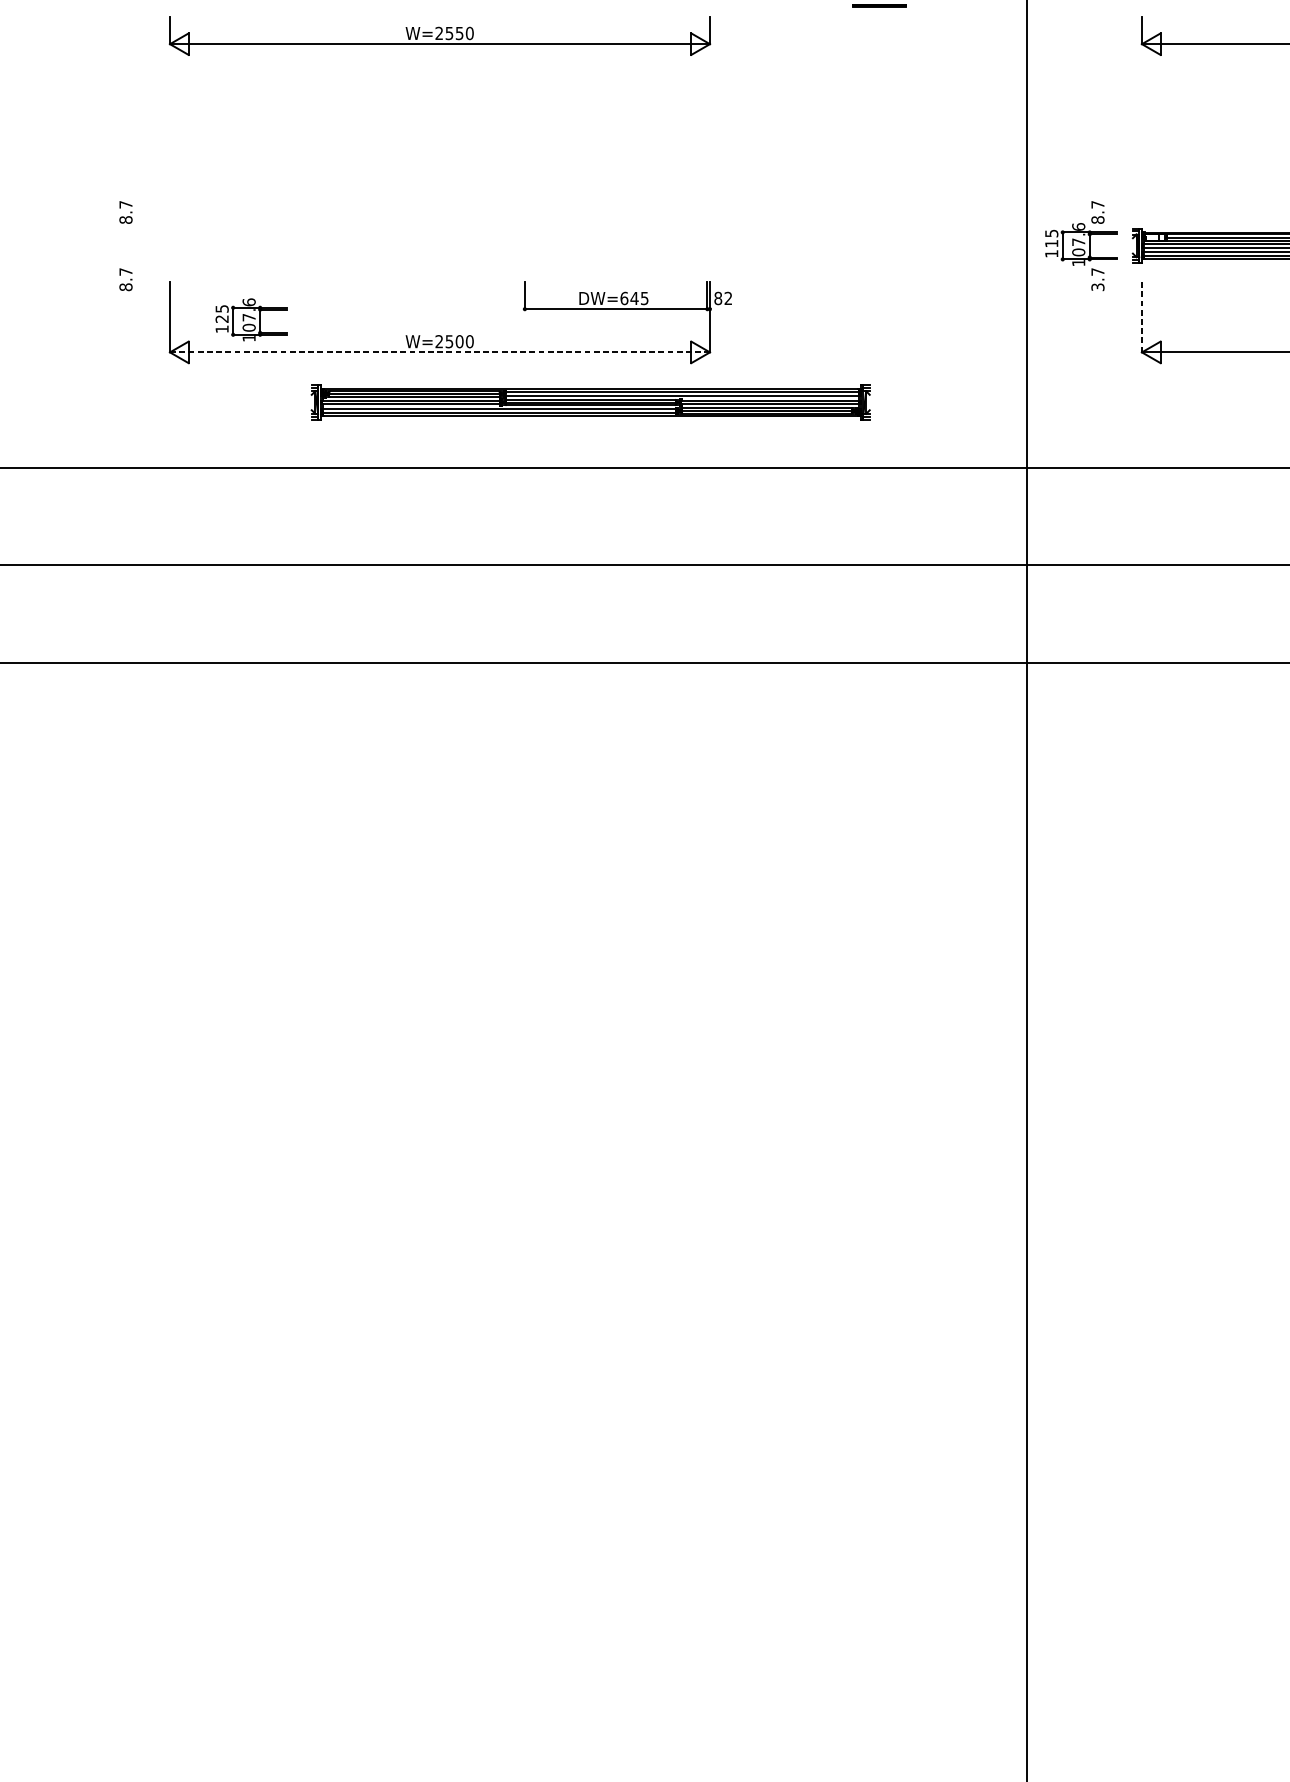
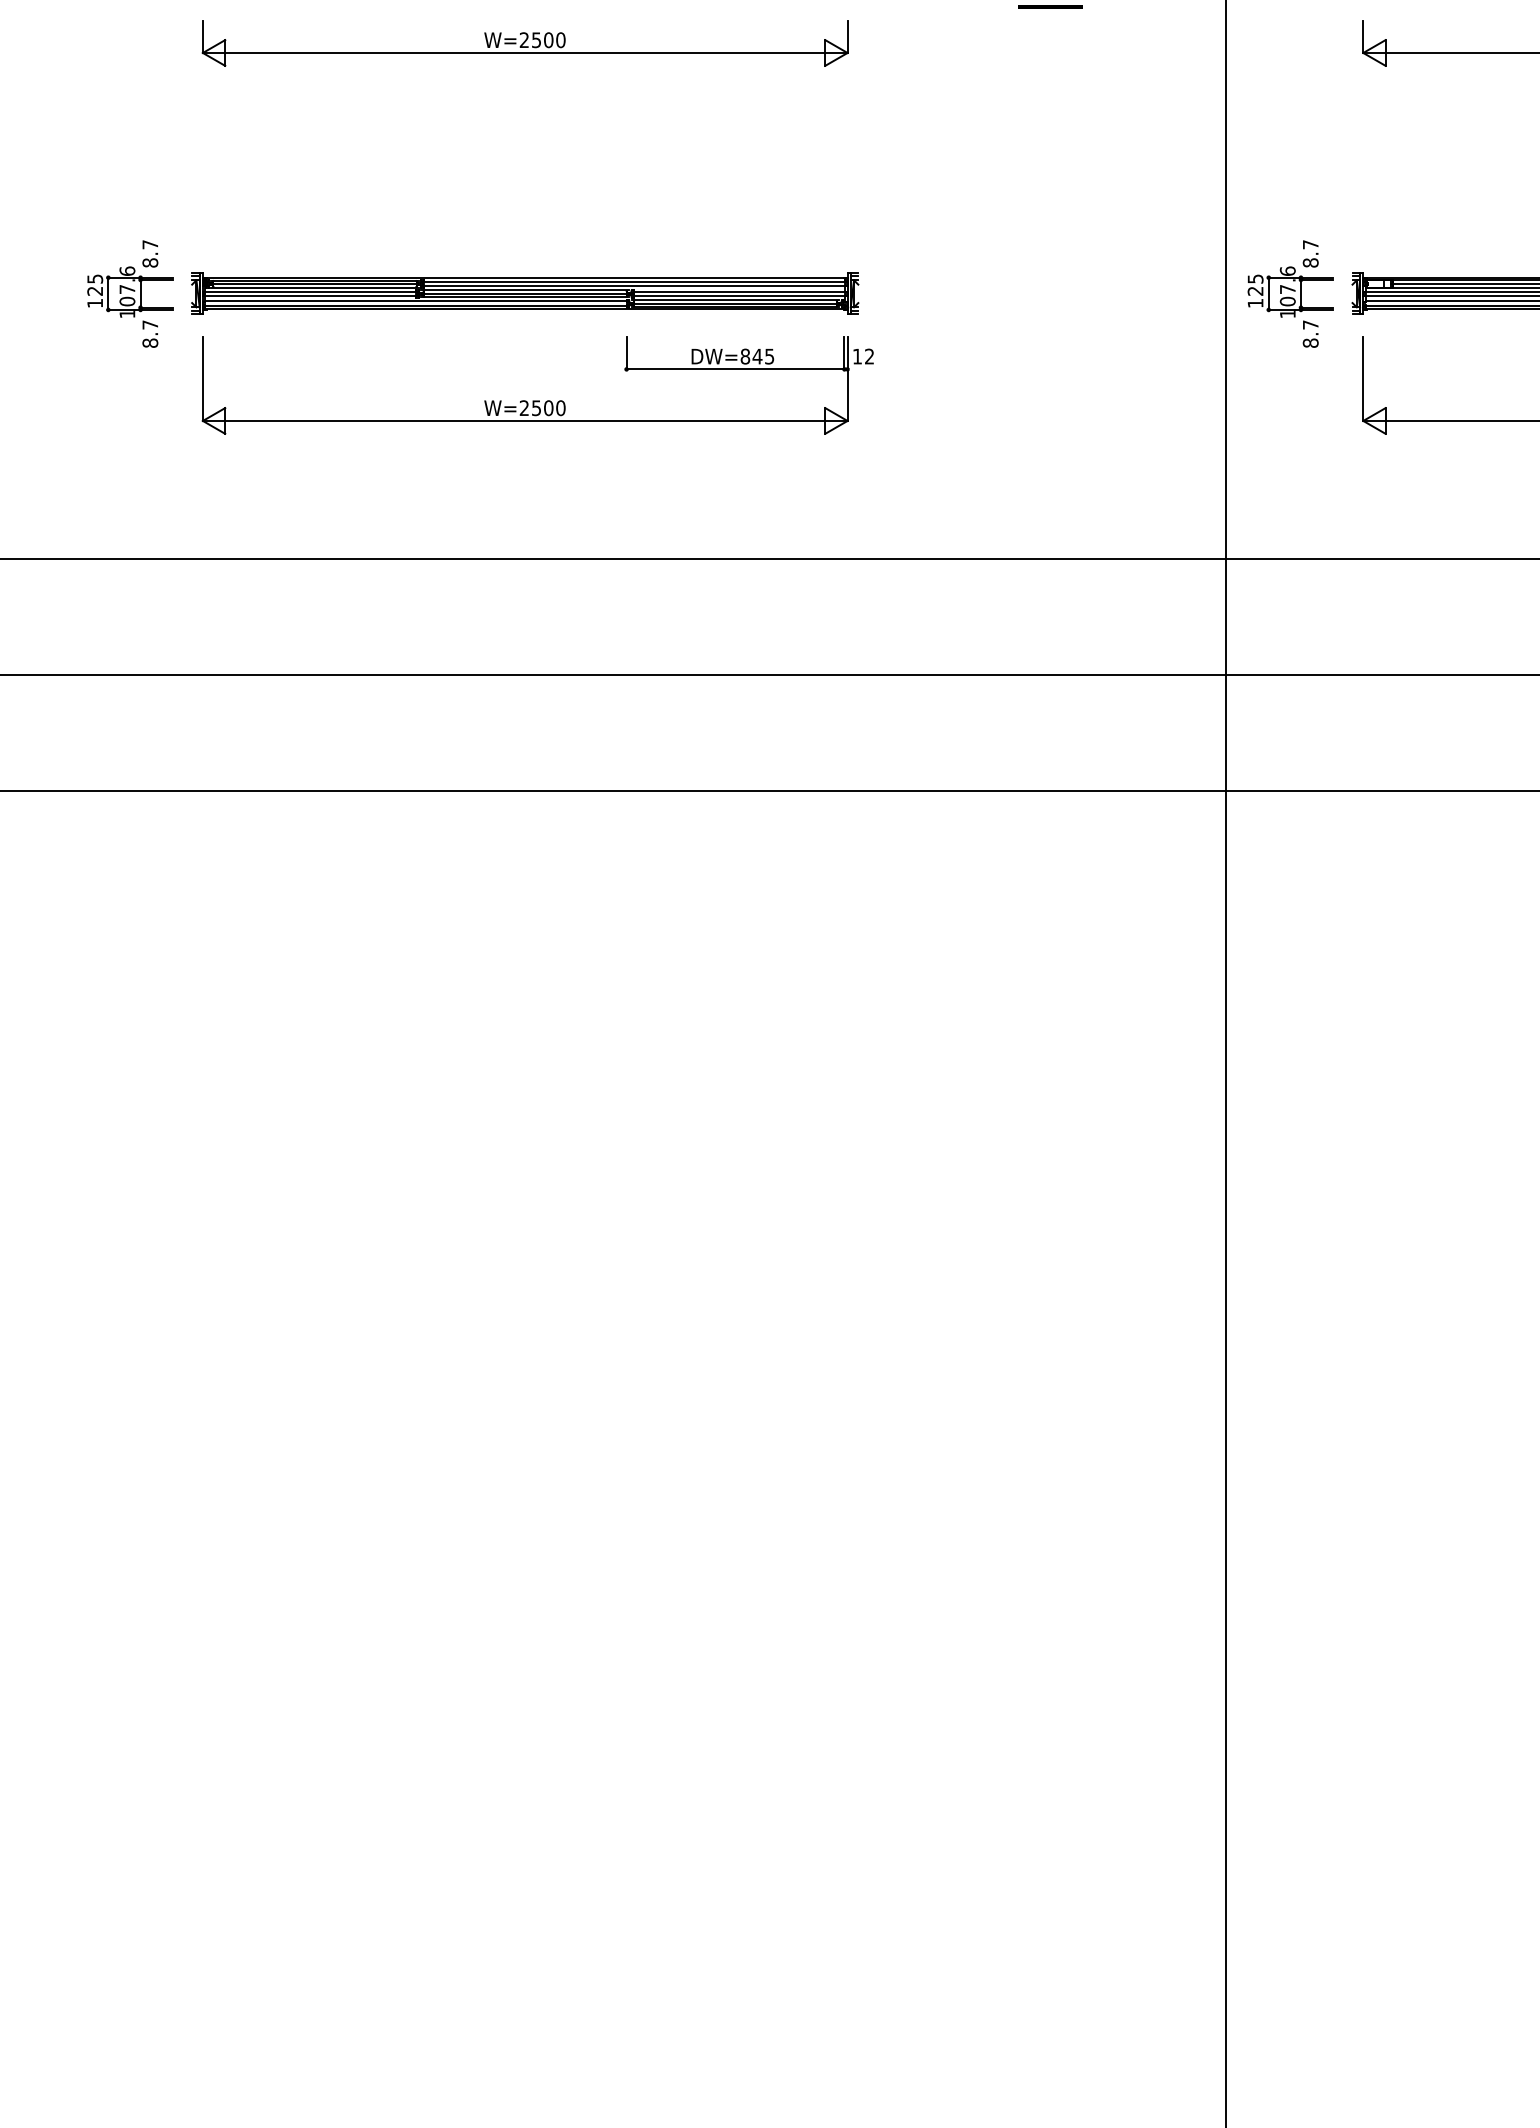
text: (459, 33) -> (548, 40), W=2550 -> W=2500
text: (1051, 243) -> (1255, 291), 115 -> 125
text: (1097, 286) -> (1310, 342), 3.7 -> 8.7
text: (624, 298) -> (745, 356), DW=645 -> DW=845
text: (718, 298) -> (857, 356), 82 -> 12
line: (1142, 317) -> (1363, 379), dashed -> solid
part: (251, 319) -> (130, 291), moved
line: (440, 352) -> (525, 420), dashed -> solid
part: (590, 402) -> (525, 293), moved

